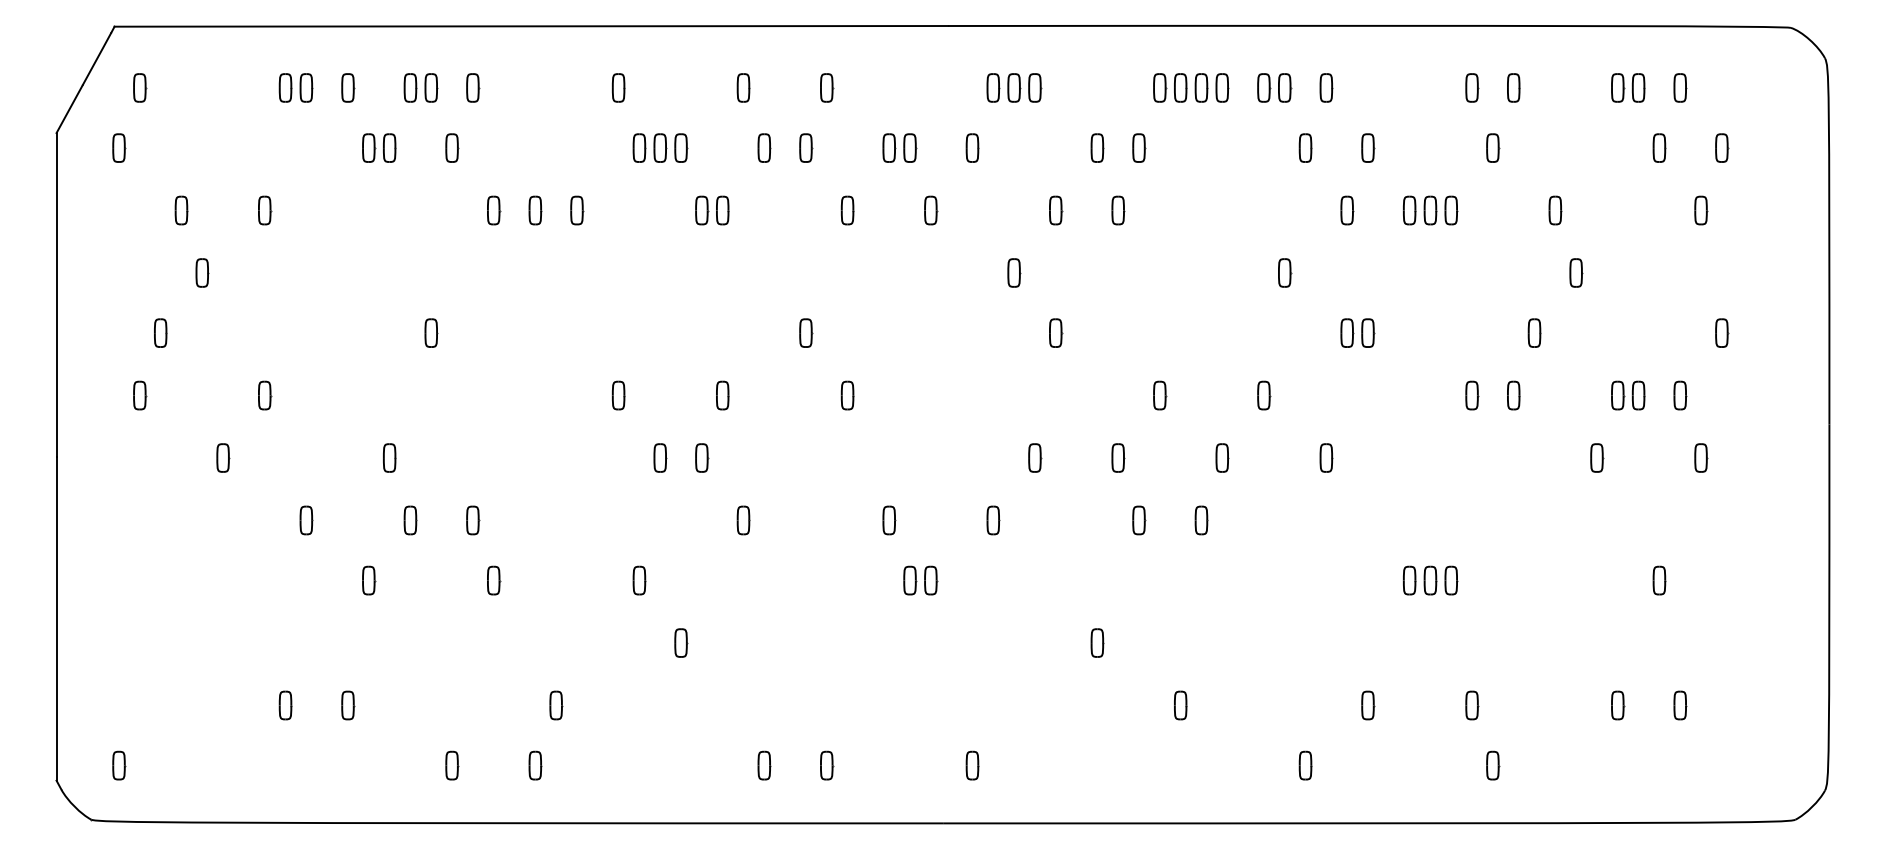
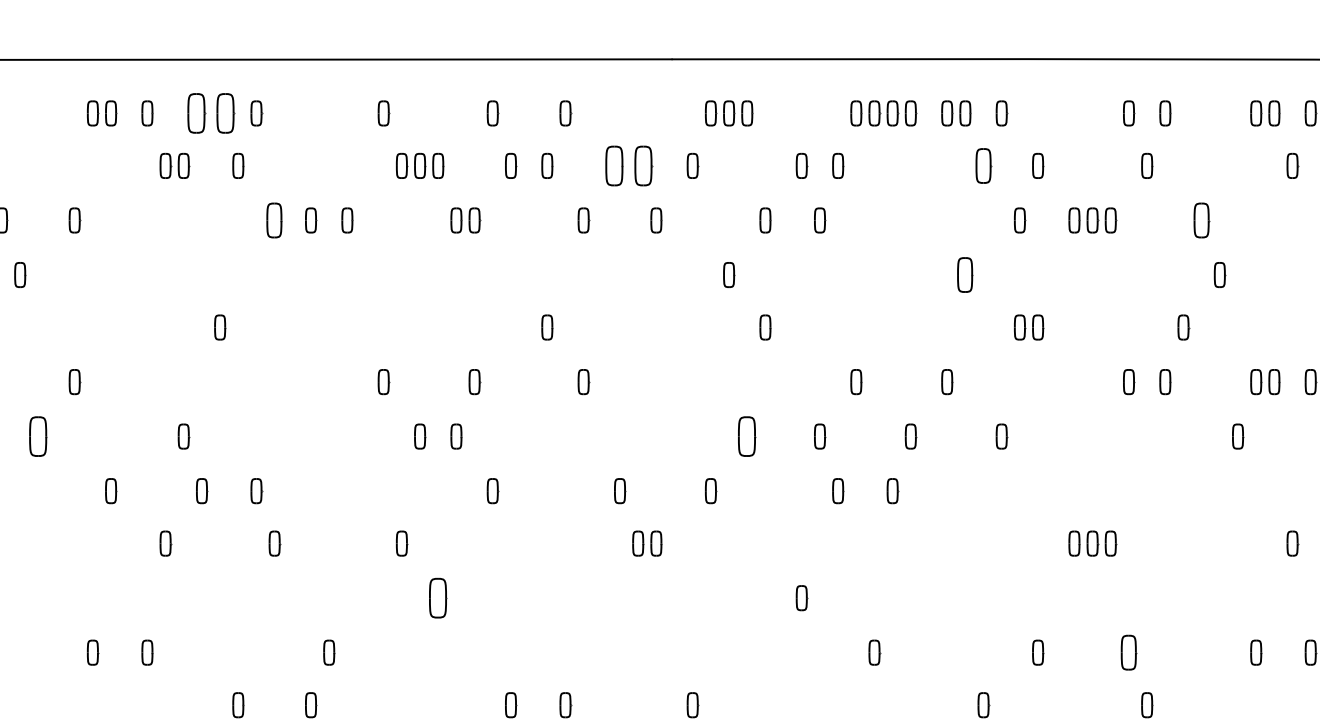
part: (420, 87) -> (210, 113), size x1.6
part: (899, 147) -> (628, 165), size x1.6
part: (1305, 147) -> (983, 165), size x1.4
part: (494, 210) -> (275, 220), size x1.4
part: (1555, 210) -> (1201, 220), size x1.4
part: (1285, 272) -> (966, 274), size x1.4
part: (223, 457) -> (38, 436), size x1.6
part: (1035, 457) -> (747, 436), size x1.6
part: (681, 642) -> (438, 597), size x1.6
part: (1472, 705) -> (1129, 652), size x1.4

